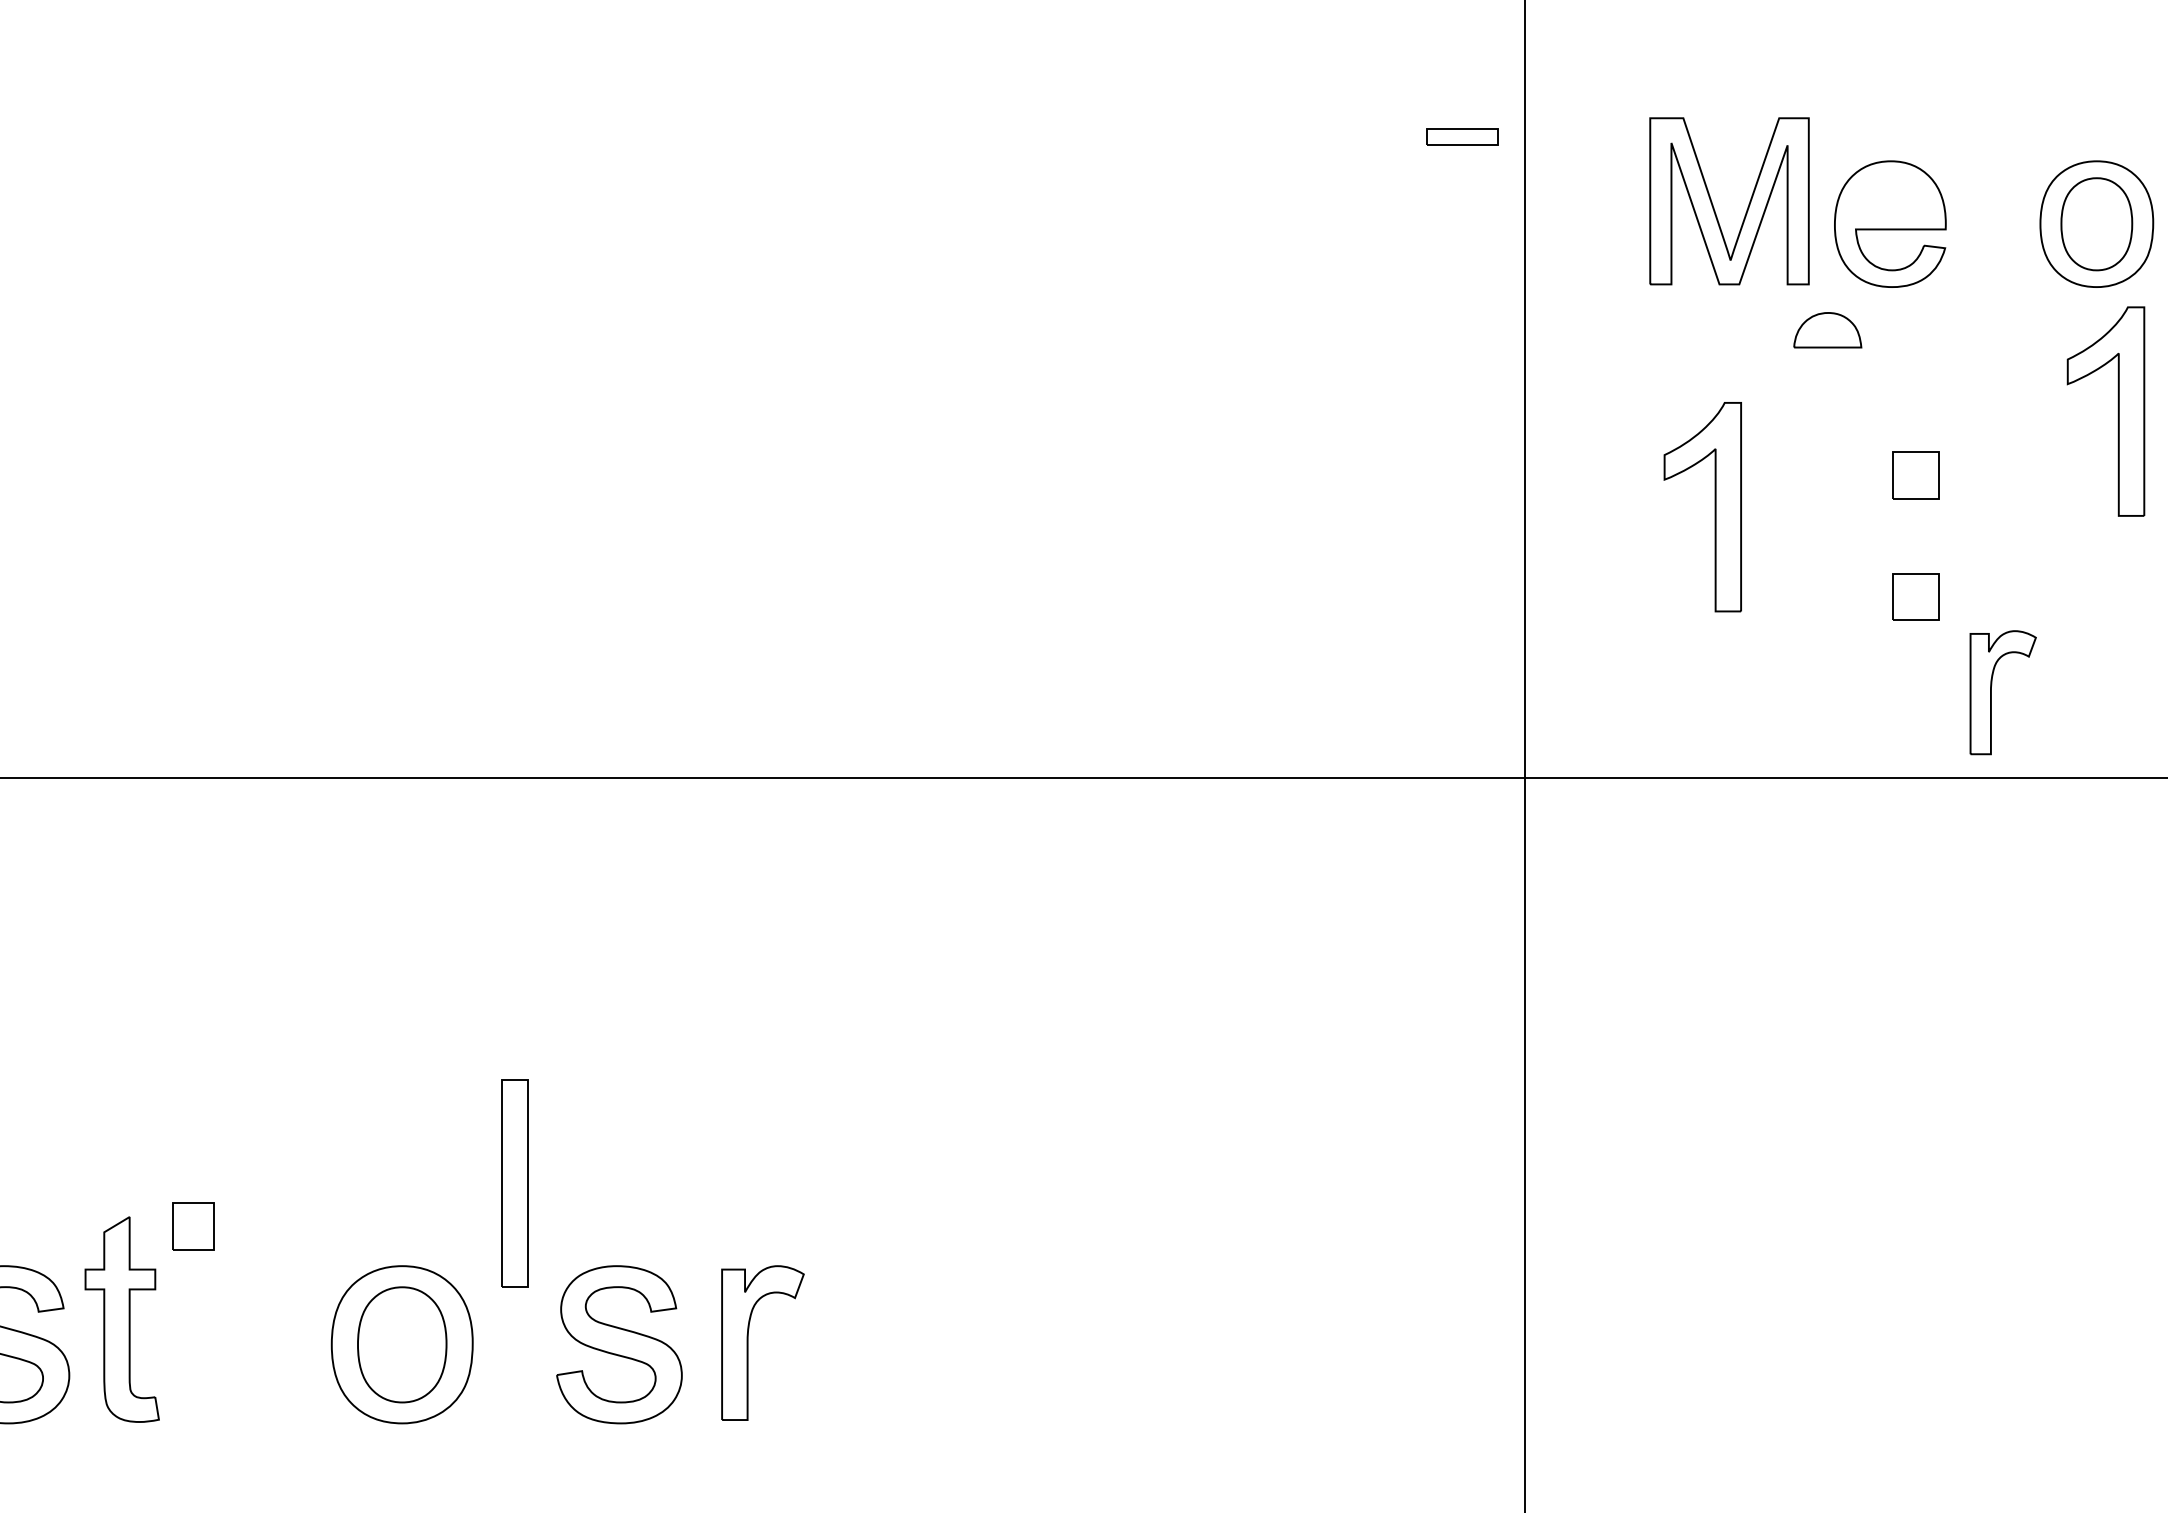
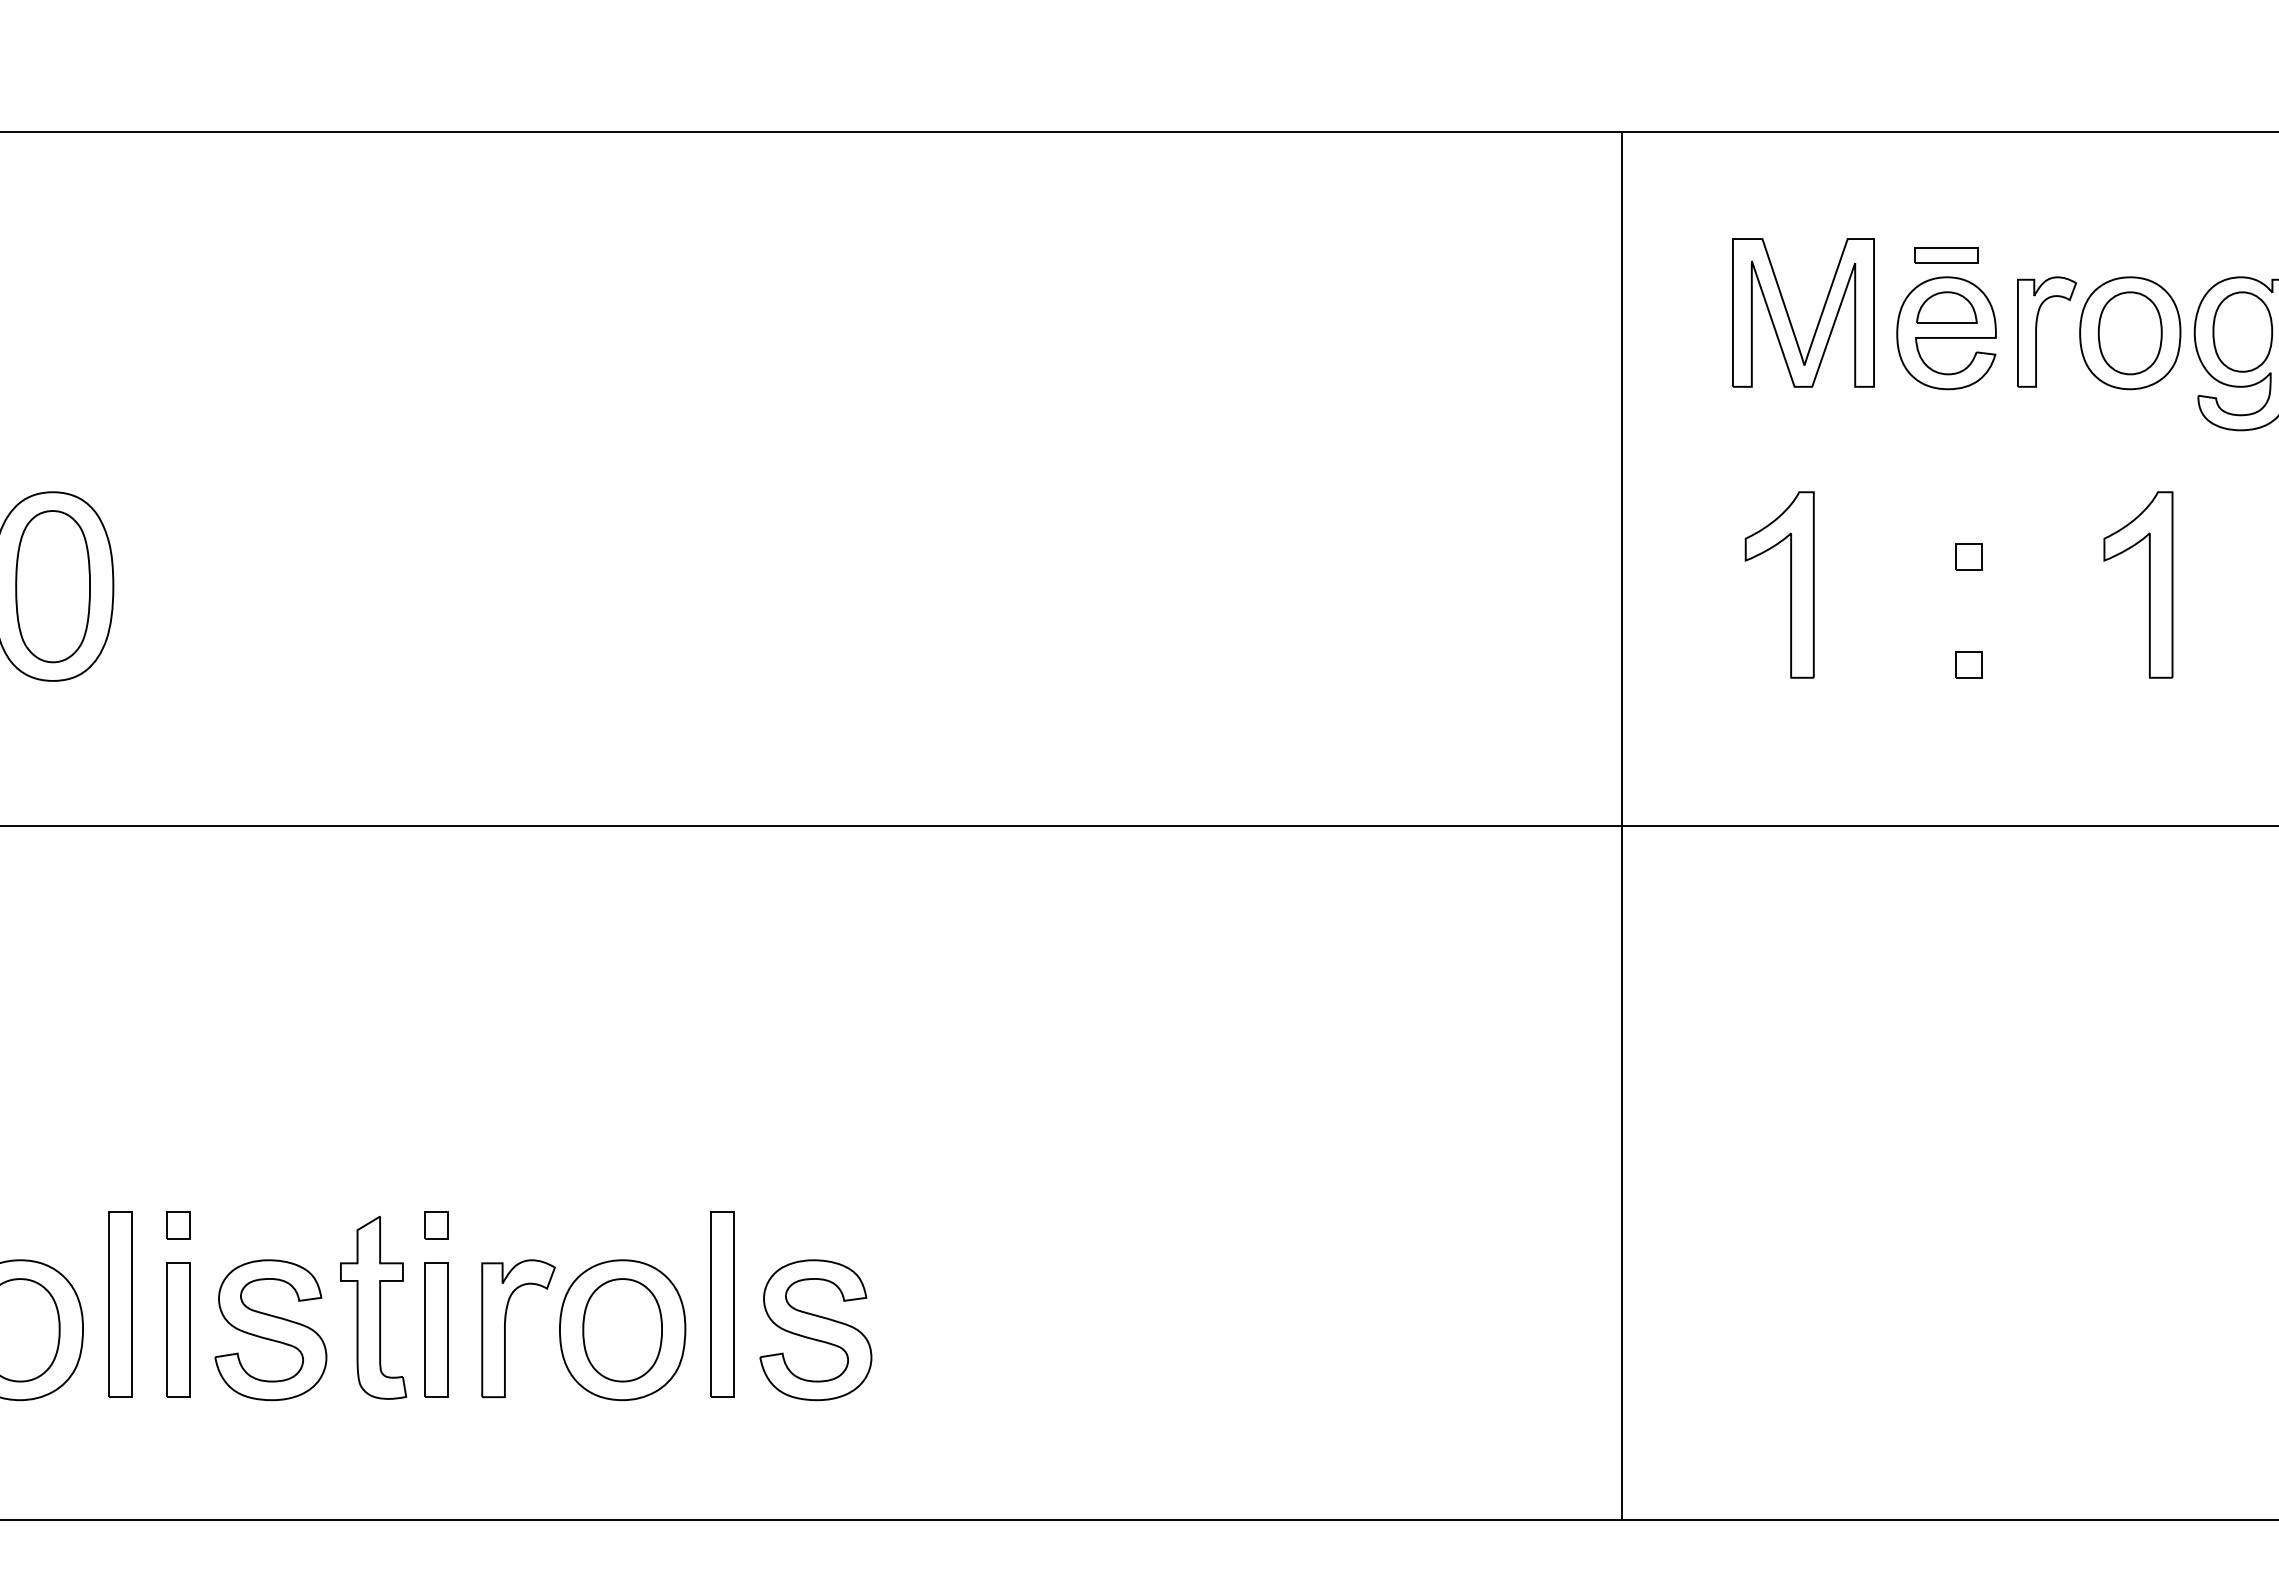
part: (1462, 136) -> (1946, 255), moved
part: (1827, 330) -> (1946, 307), moved
part: (2118, 411) -> (2149, 584), moved
part: (1914, 475) -> (1968, 556), size x0.62
part: (1914, 596) -> (1968, 664), size x0.62
part: (1991, 692) -> (2036, 331), moved
part: (514, 1183) -> (722, 1304), moved
part: (193, 1227) -> (436, 1225), size x0.62
part: (748, 1342) -> (505, 1328), moved
part: (193, 1343) -> (436, 1329), added

